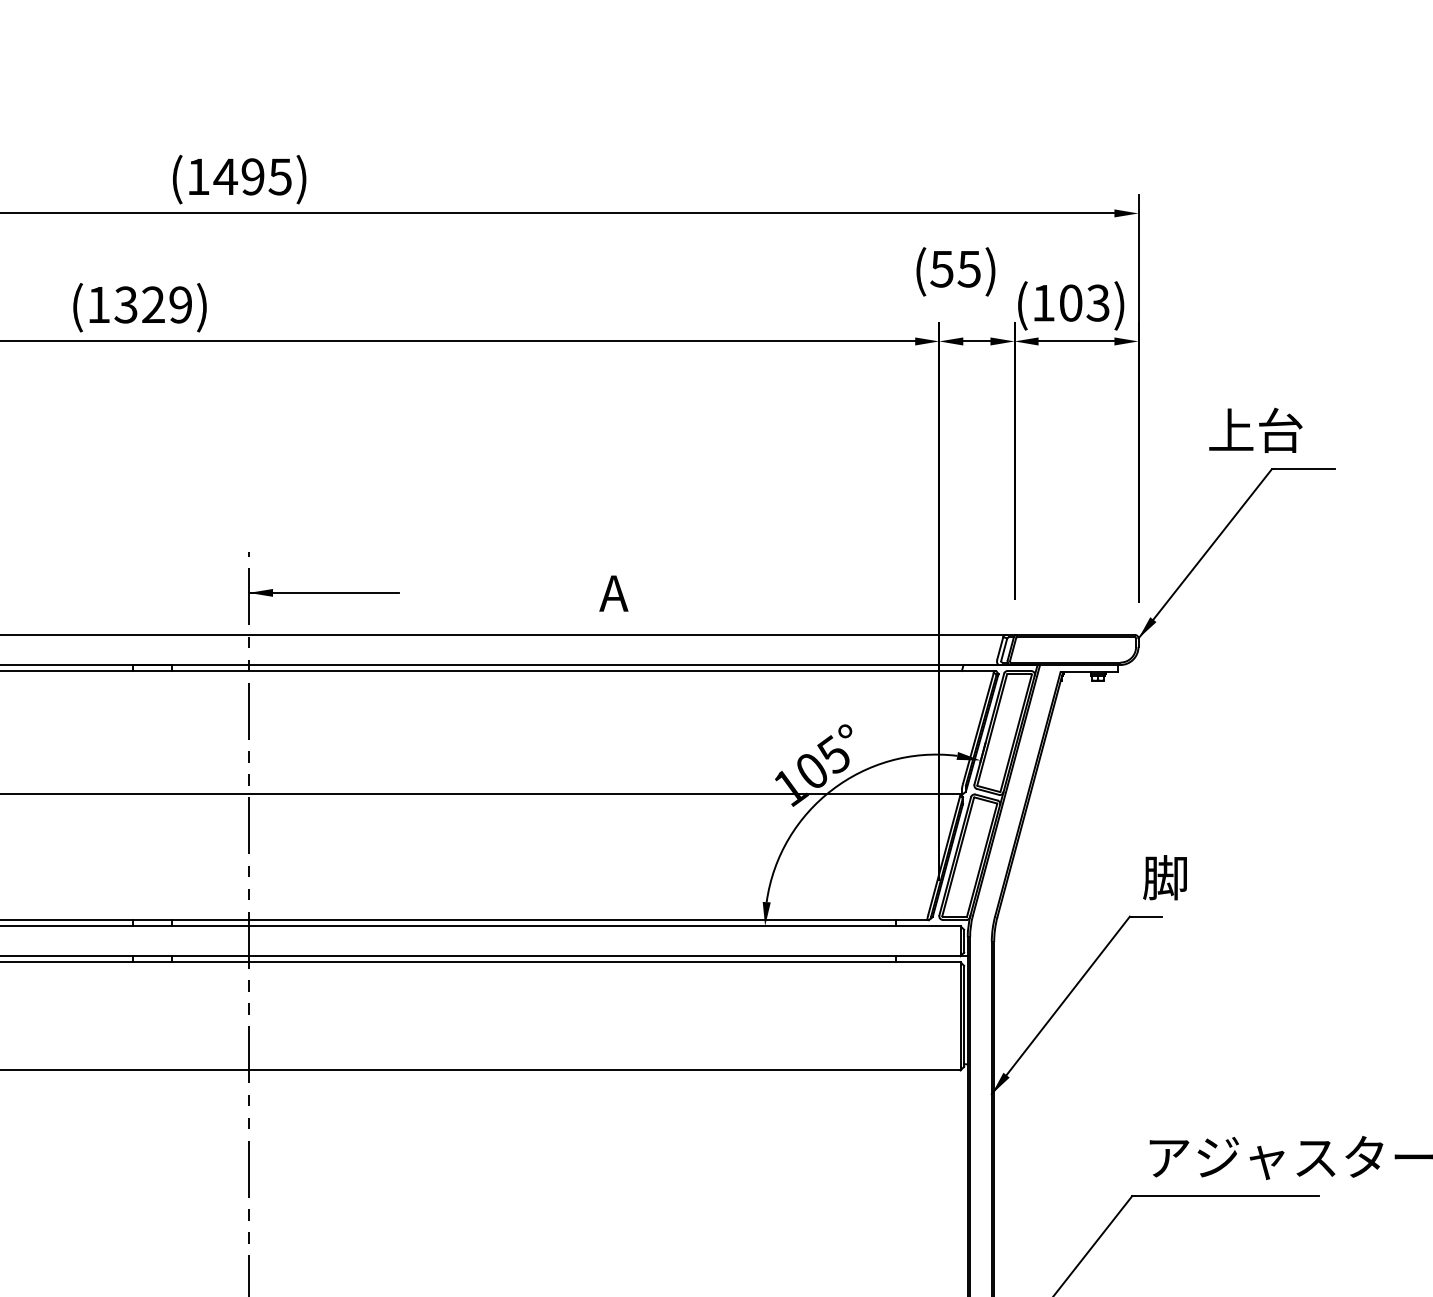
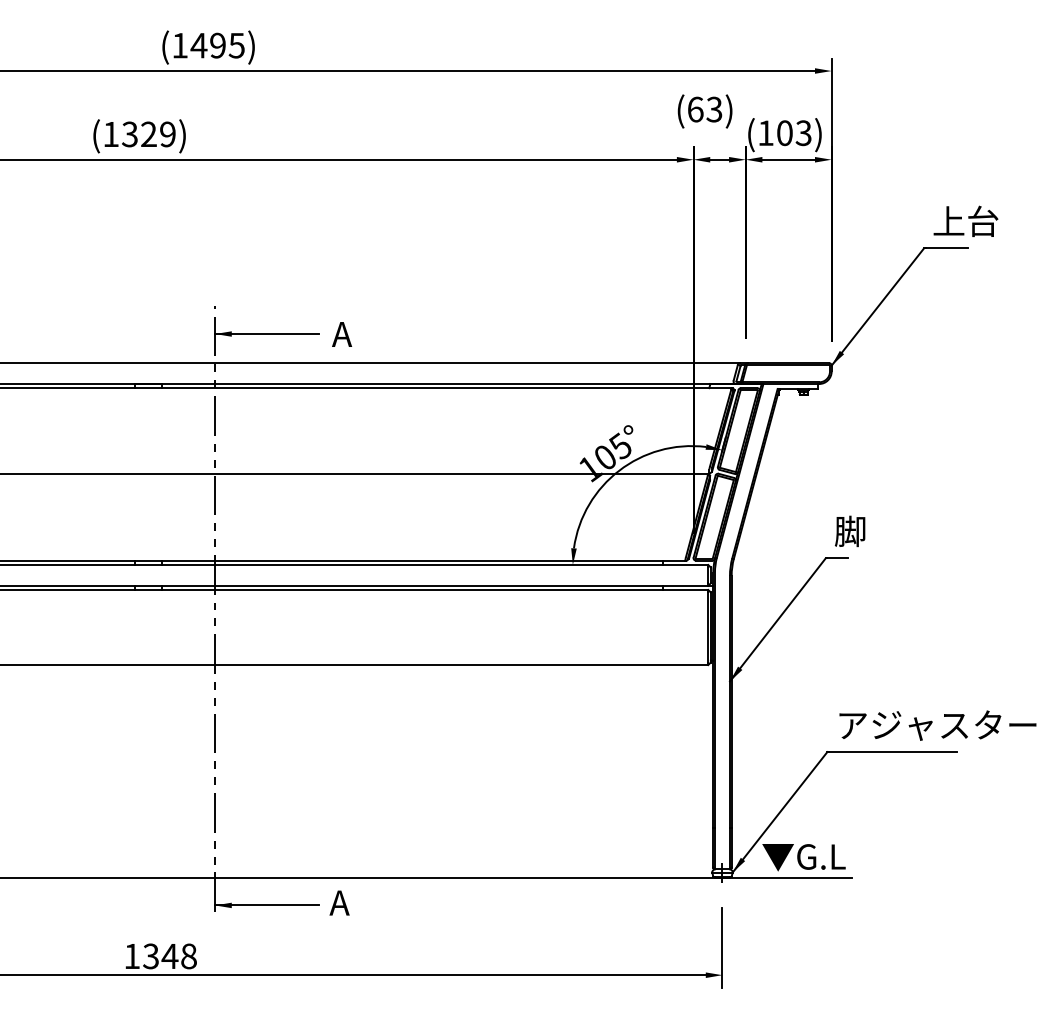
text: (955, 268) -> (704, 109), (55) -> (63)
text: (1255, 429) -> (965, 220), moved
text: (614, 593) -> (342, 334), moved

